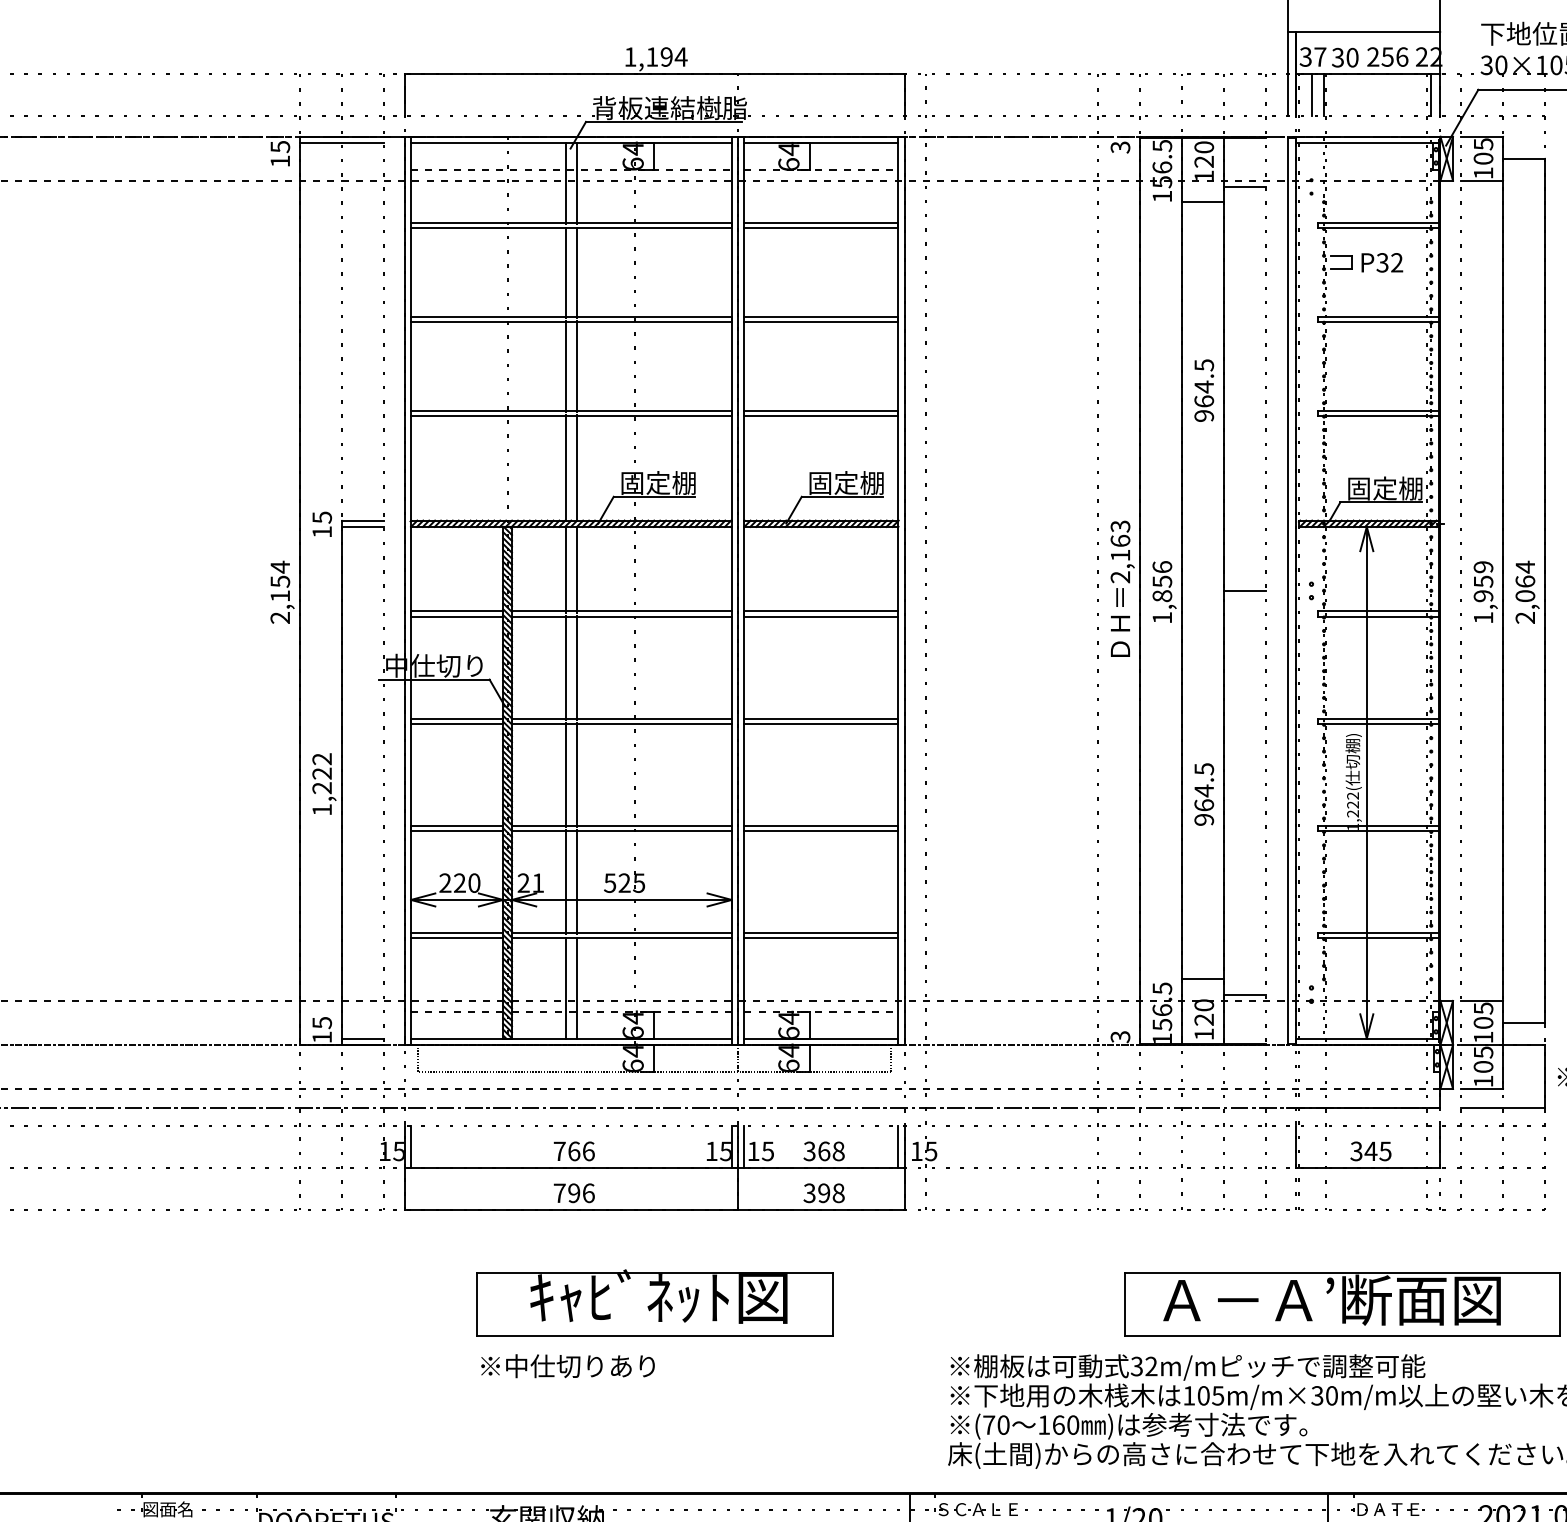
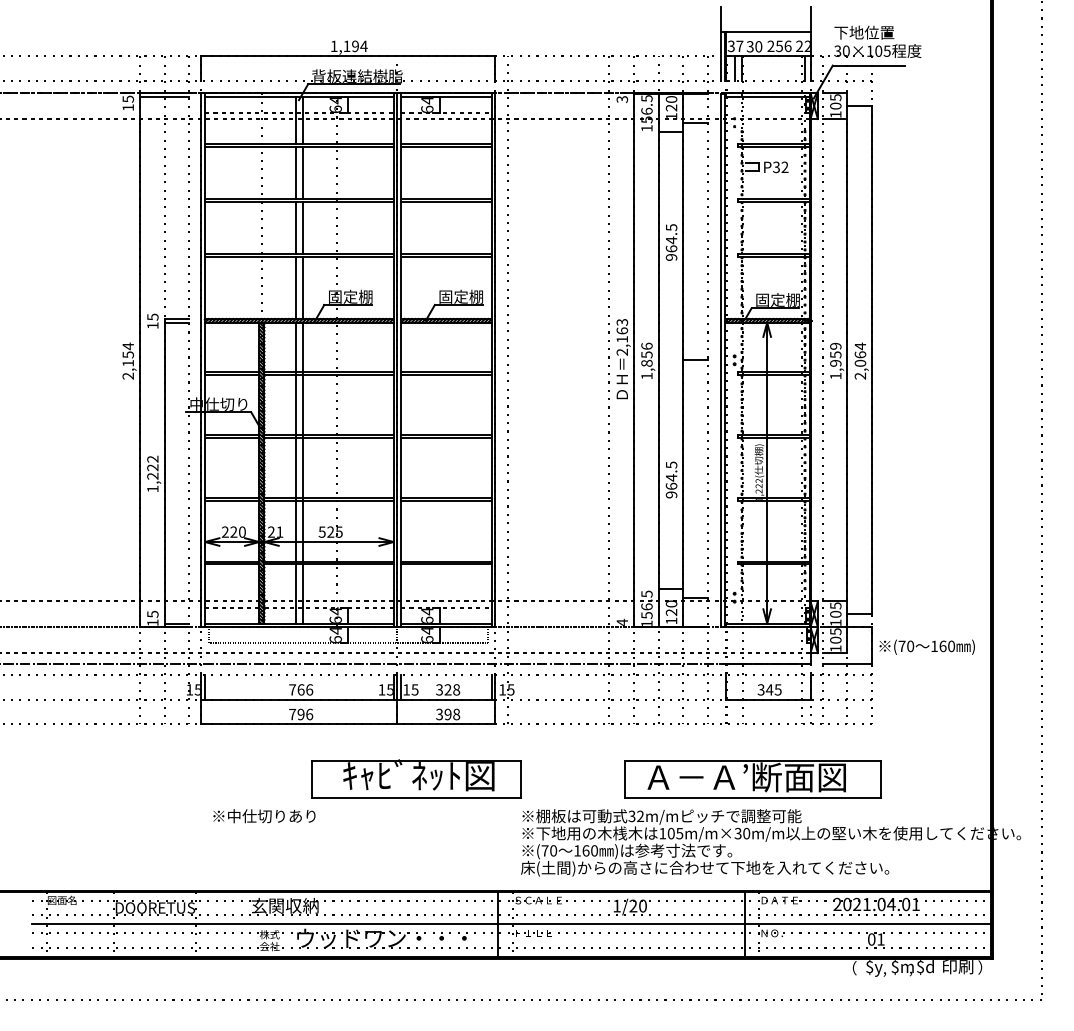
text: (1120, 1035) -> (622, 621), 3 -> 4
text: (823, 1150) -> (447, 689), 368 -> 328
part: (654, 1302) -> (416, 778), moved
text: (568, 1366) -> (264, 816), moved

